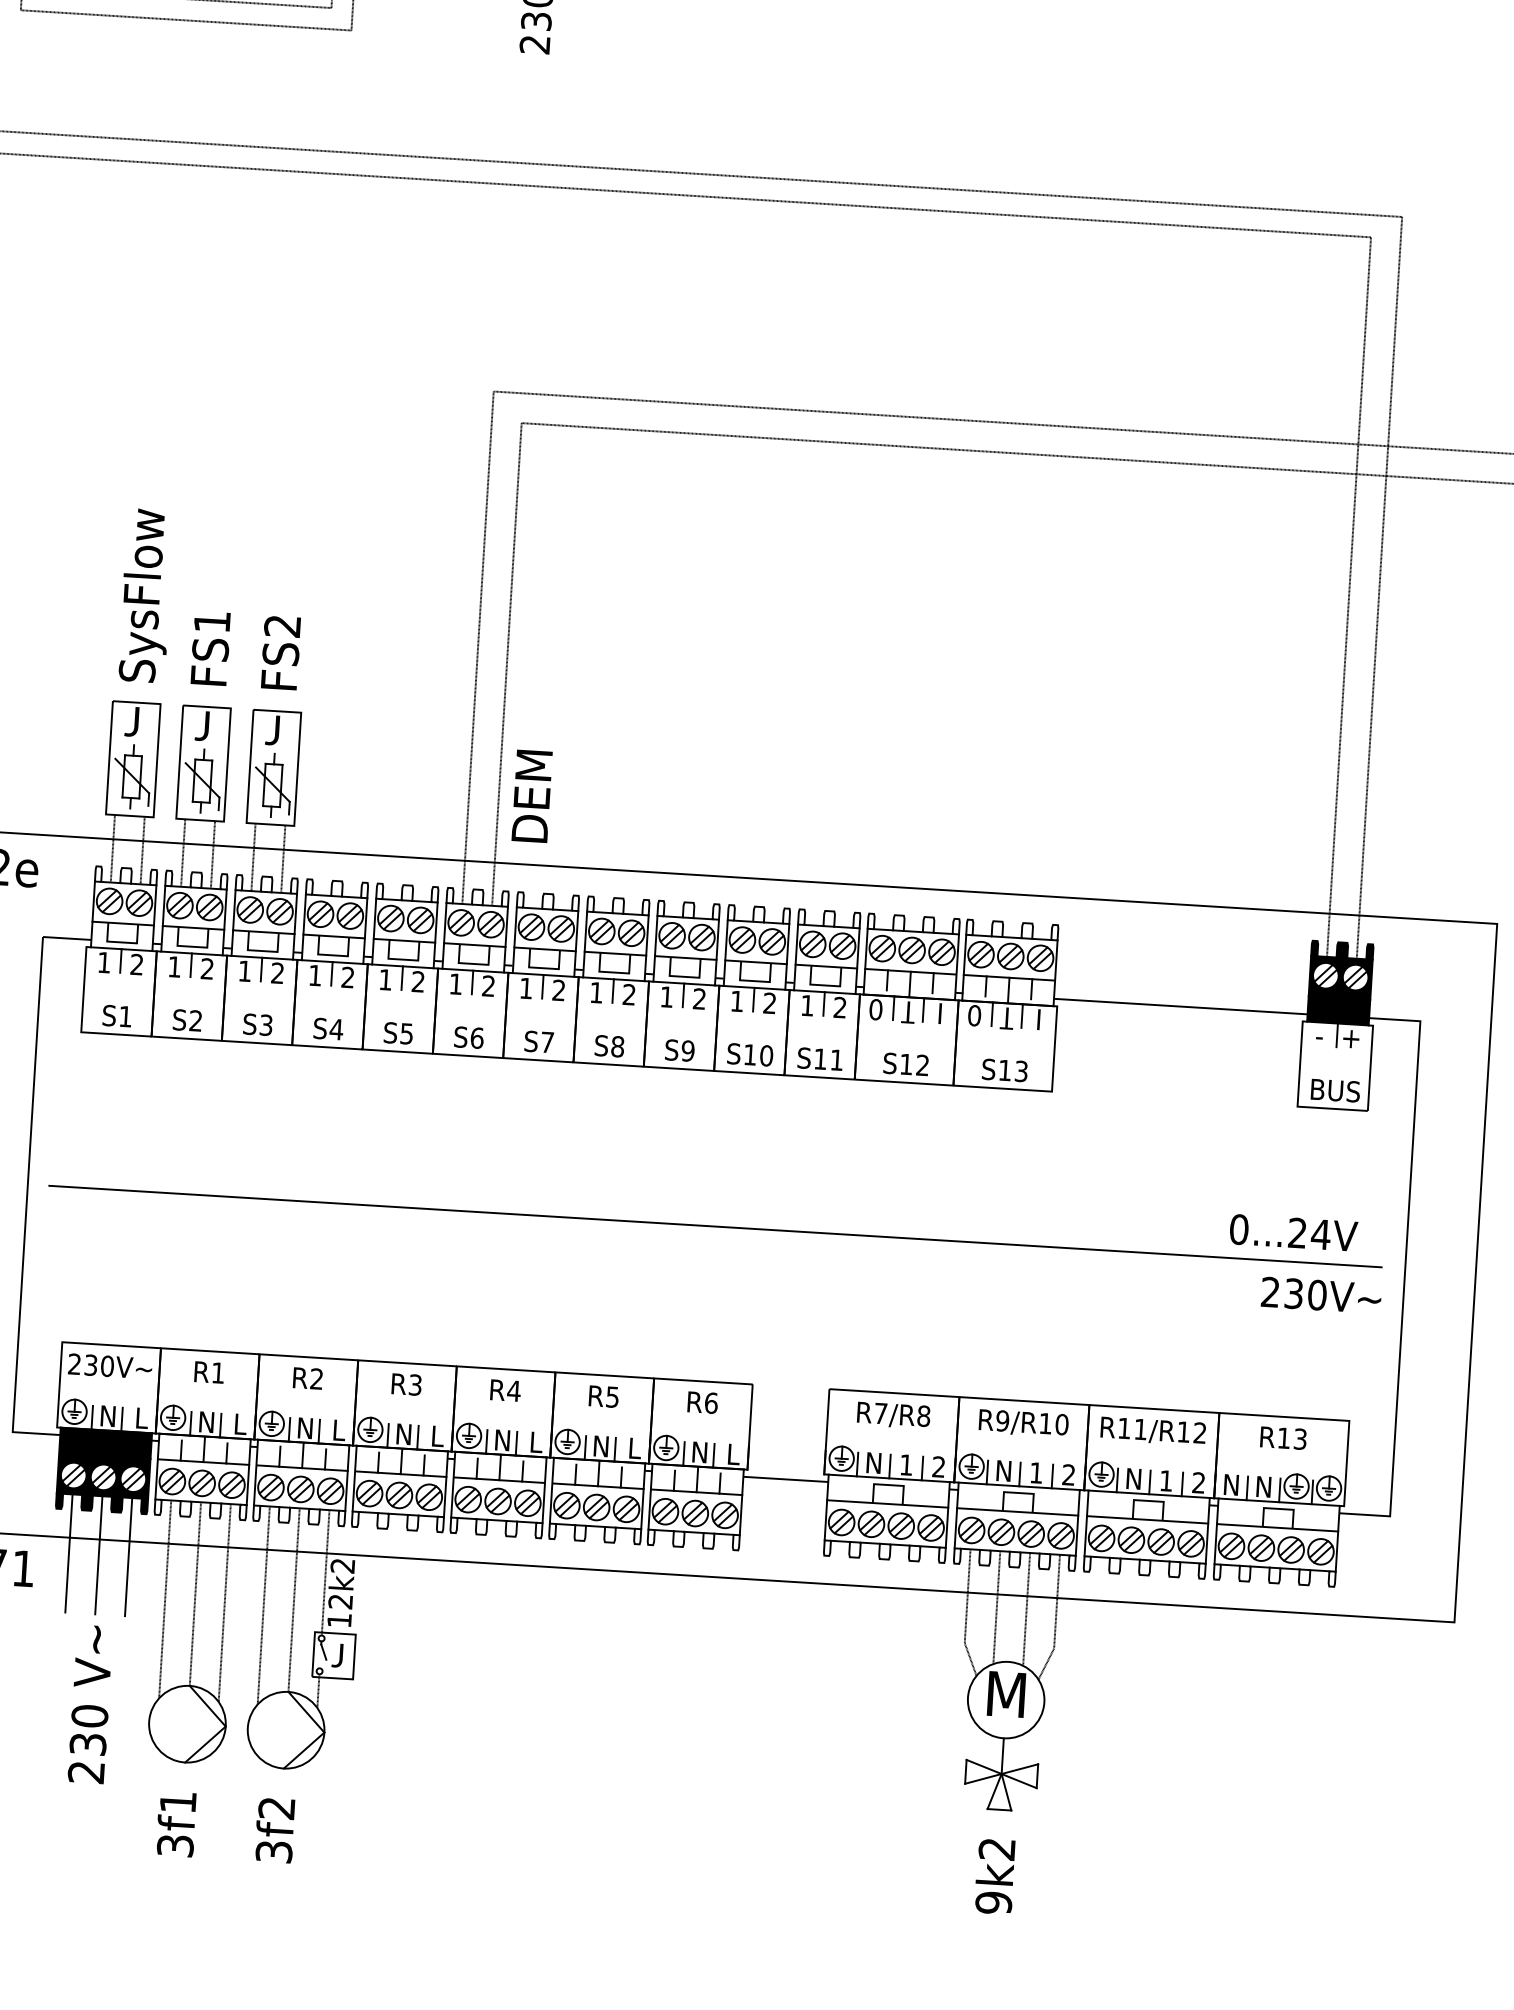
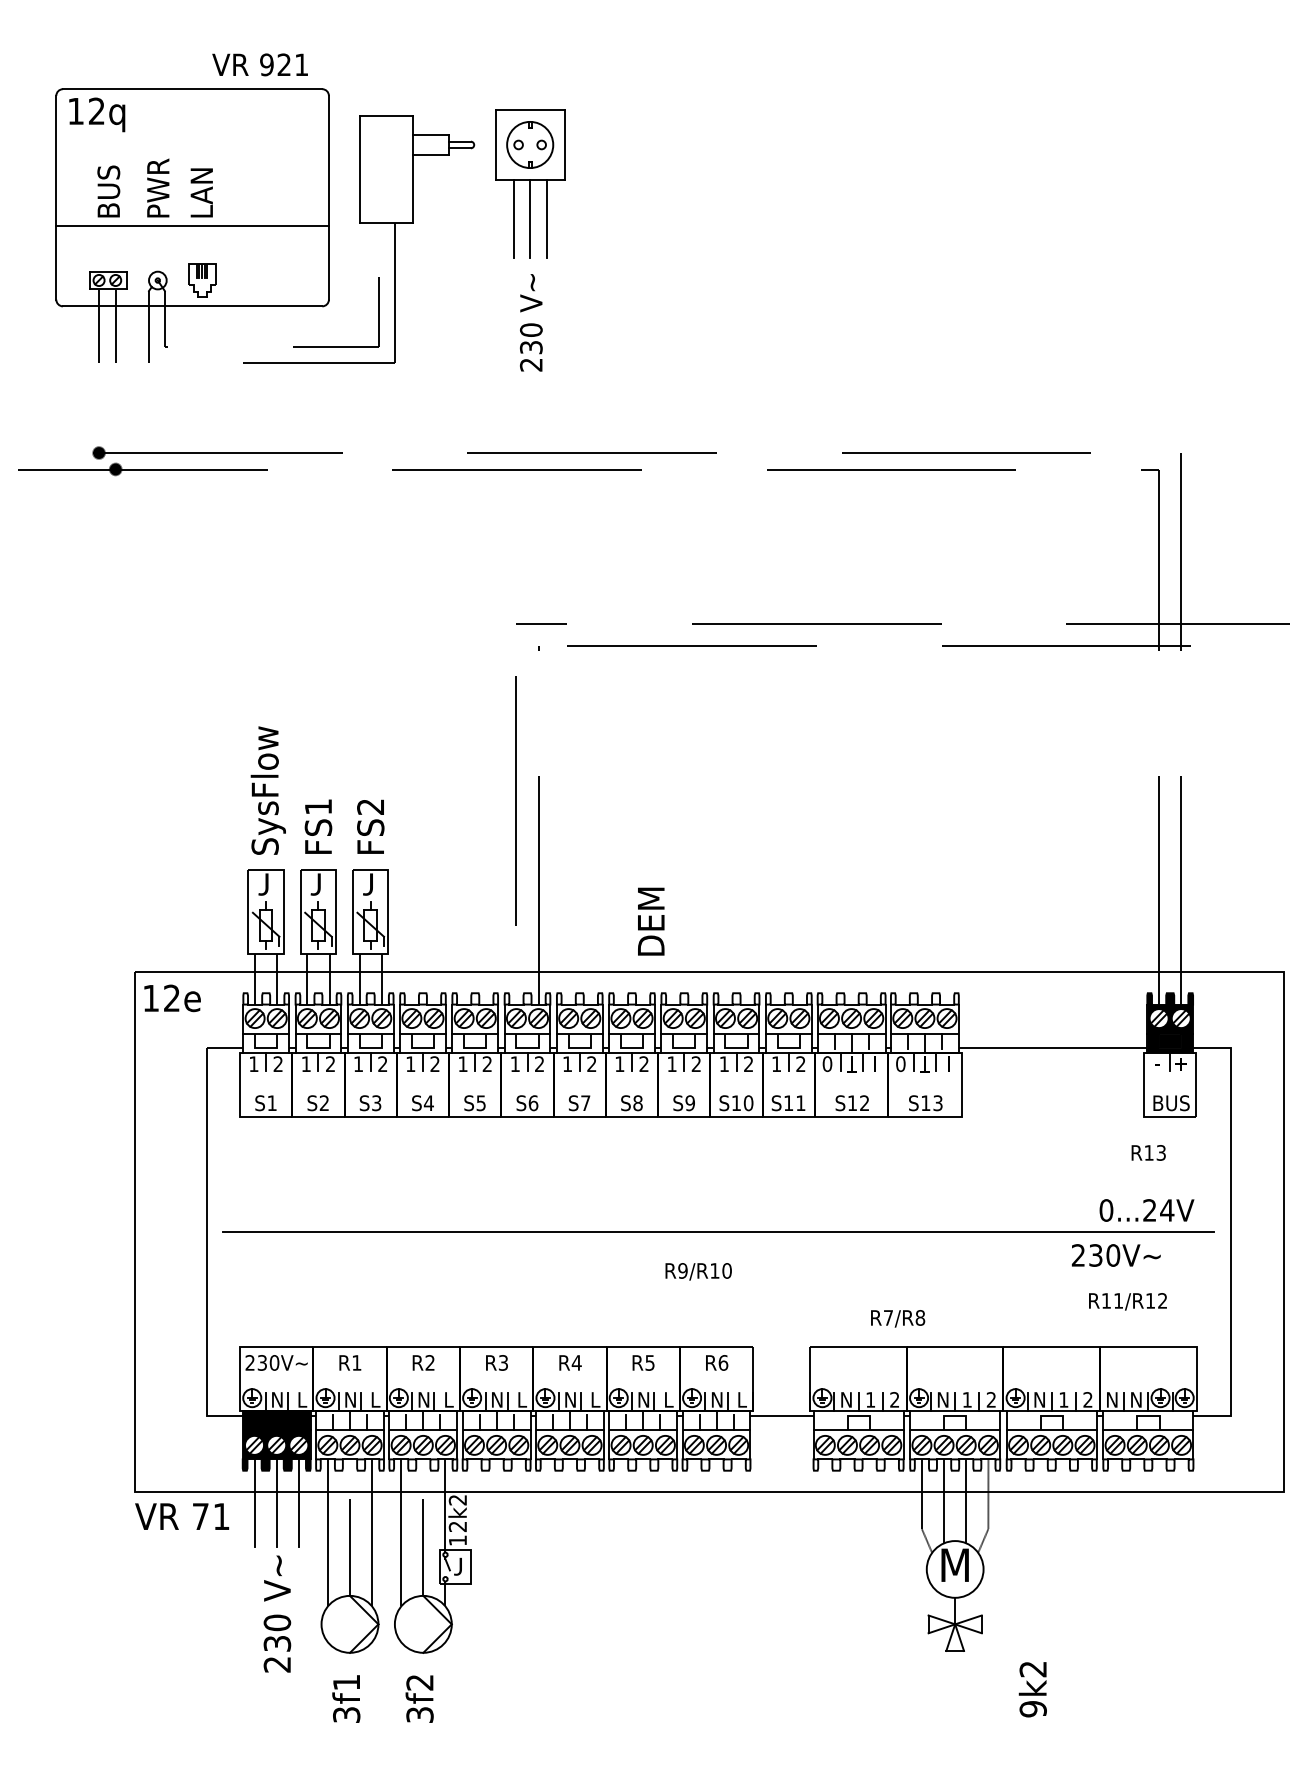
text: (532, 796) -> (651, 921), moved
text: (1321, 1295) -> (1116, 1255), moved
text: (894, 1415) -> (898, 1318), moved
text: (1023, 1423) -> (698, 1271), moved
text: (1152, 1430) -> (1127, 1301), moved
text: (1283, 1437) -> (1148, 1152), moved
text: (994, 1876) -> (1032, 1689), moved

